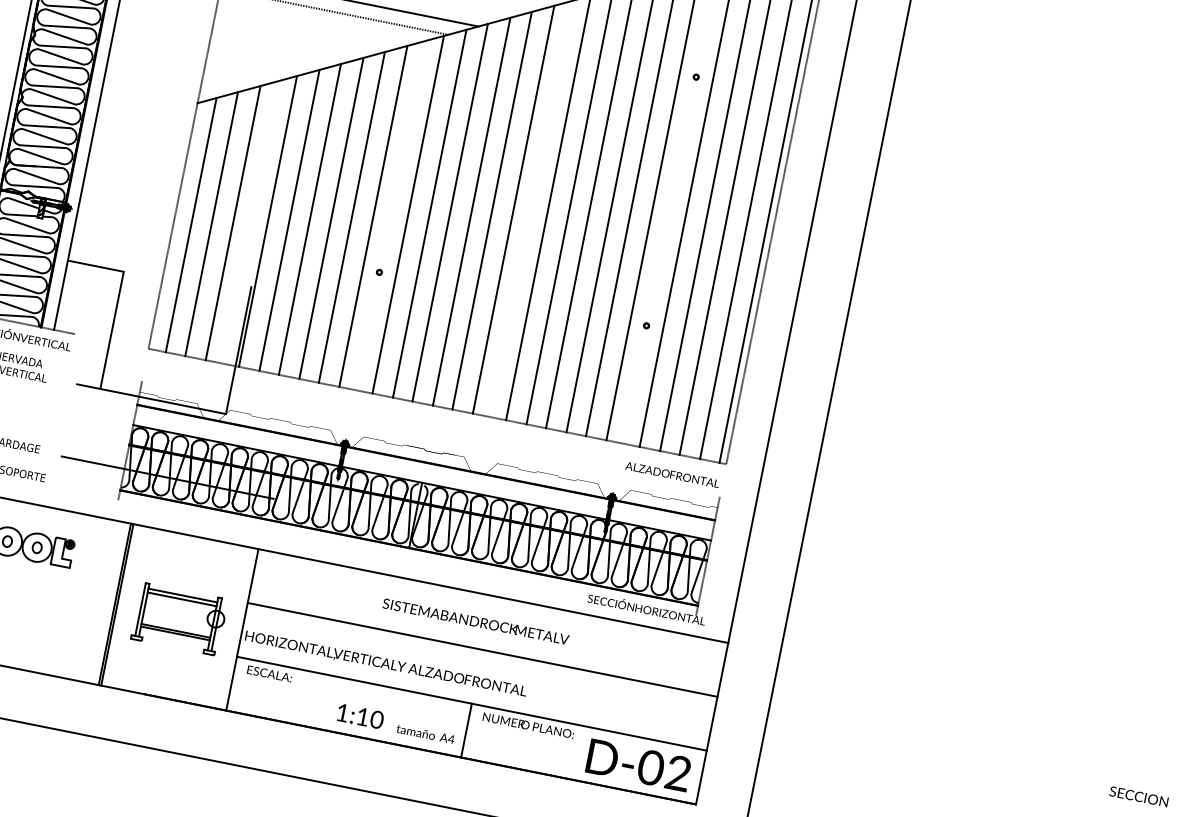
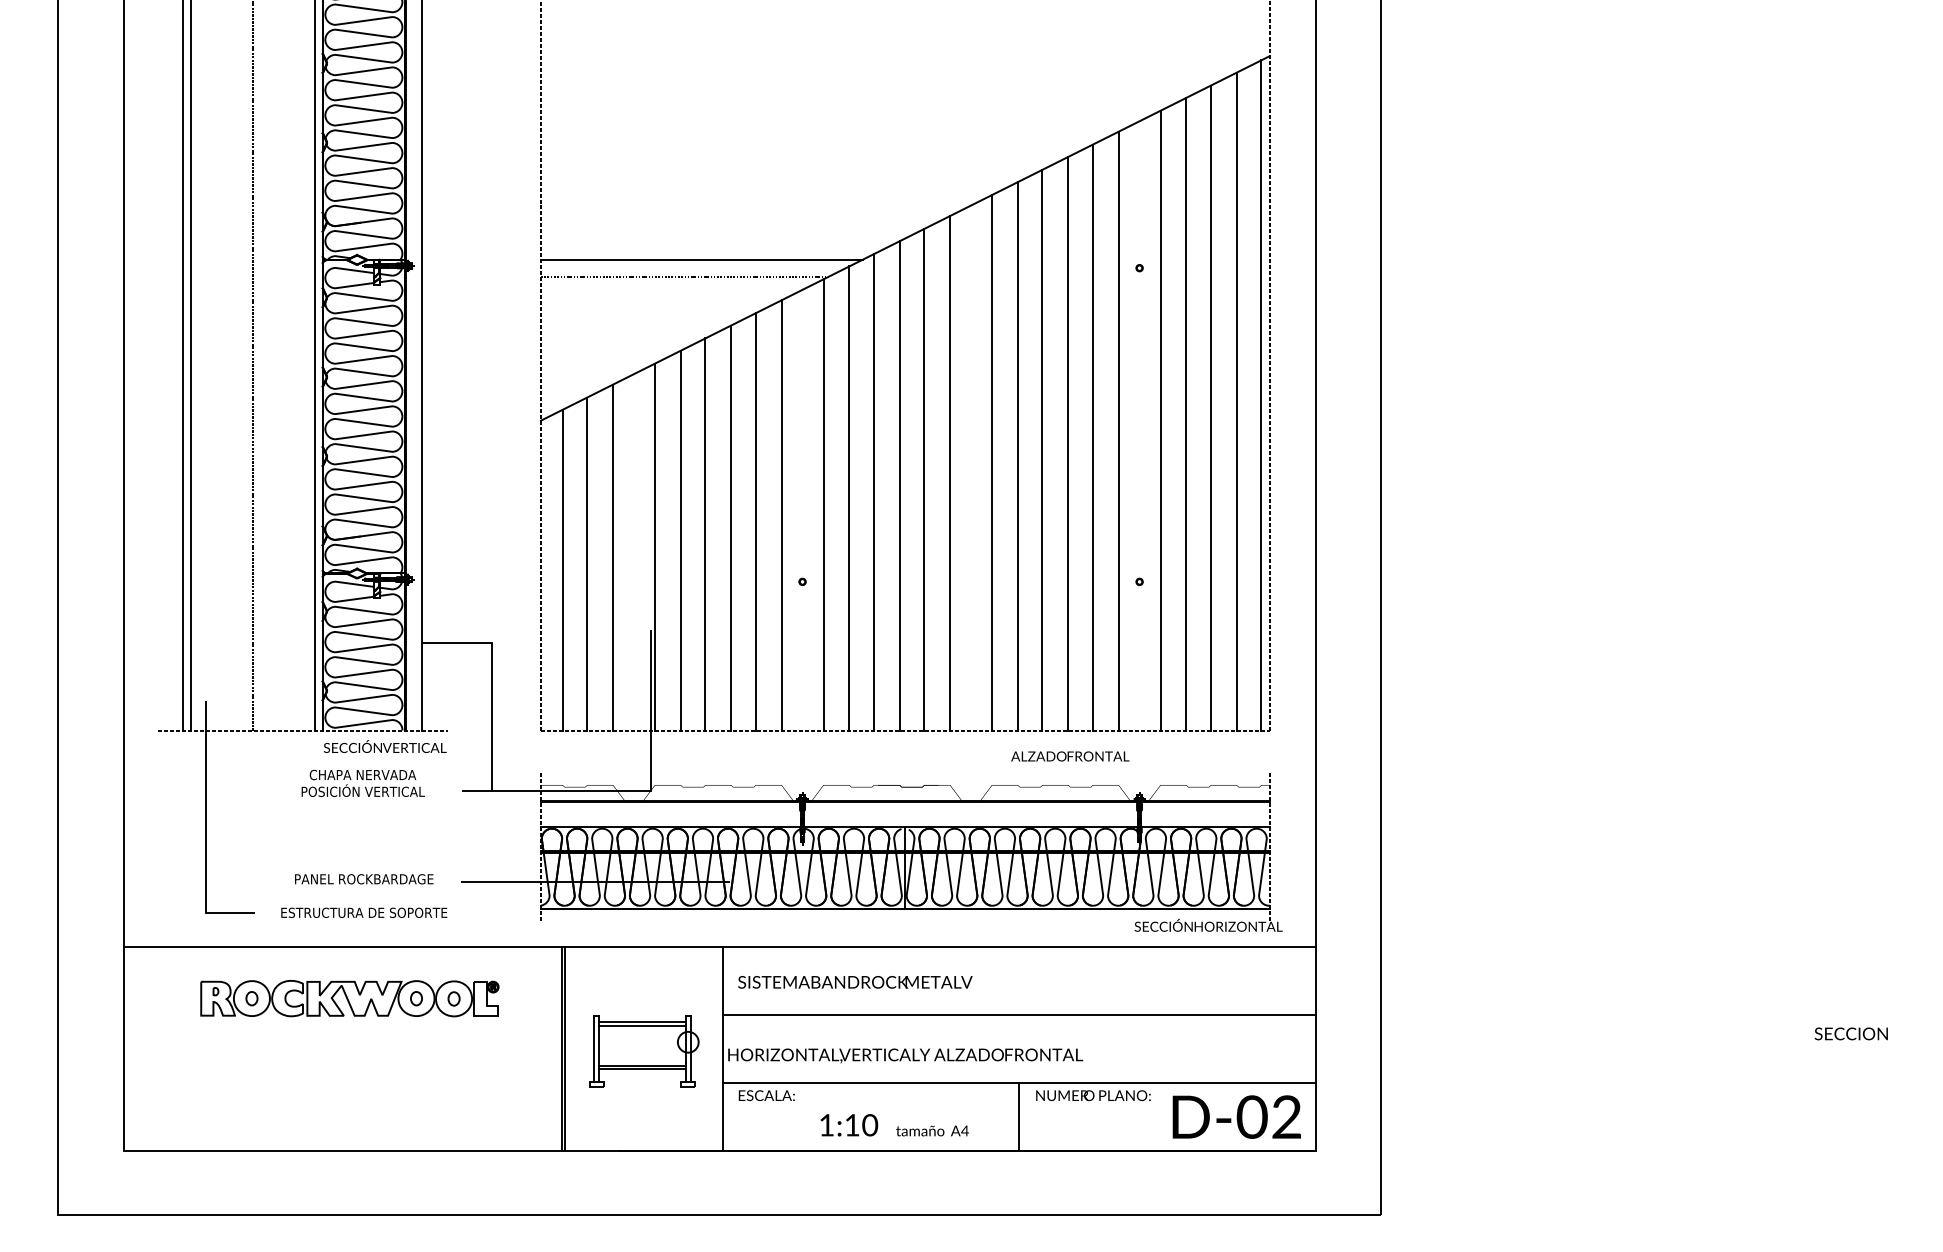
text: (672, 474) -> (1070, 756), moved
text: (476, 621) -> (855, 982), moved
text: (396, 723) -> (894, 1125), moved

